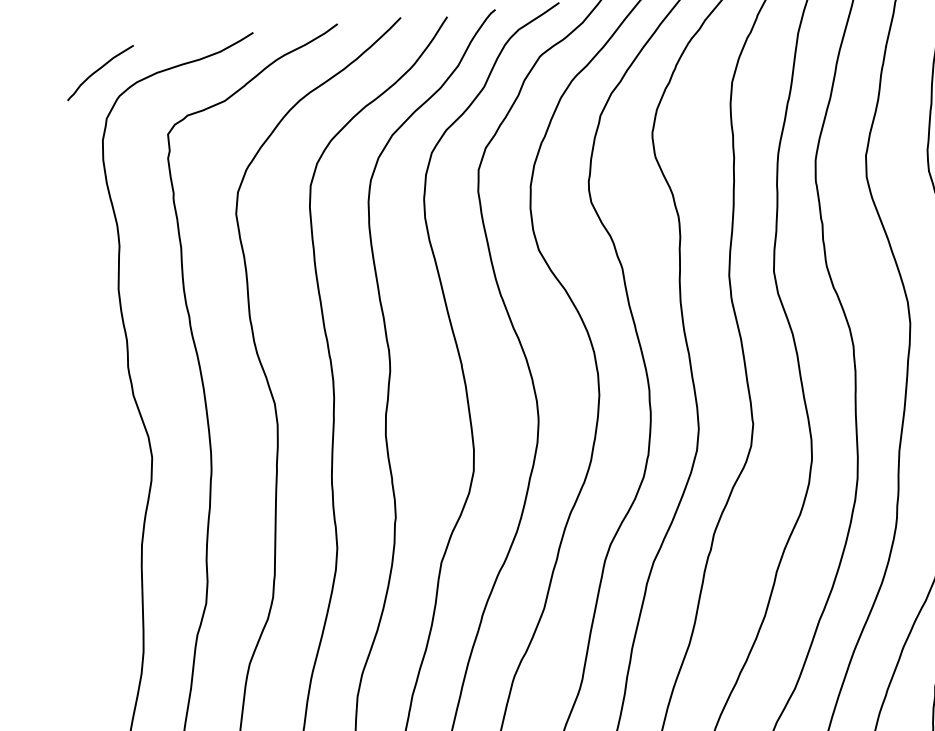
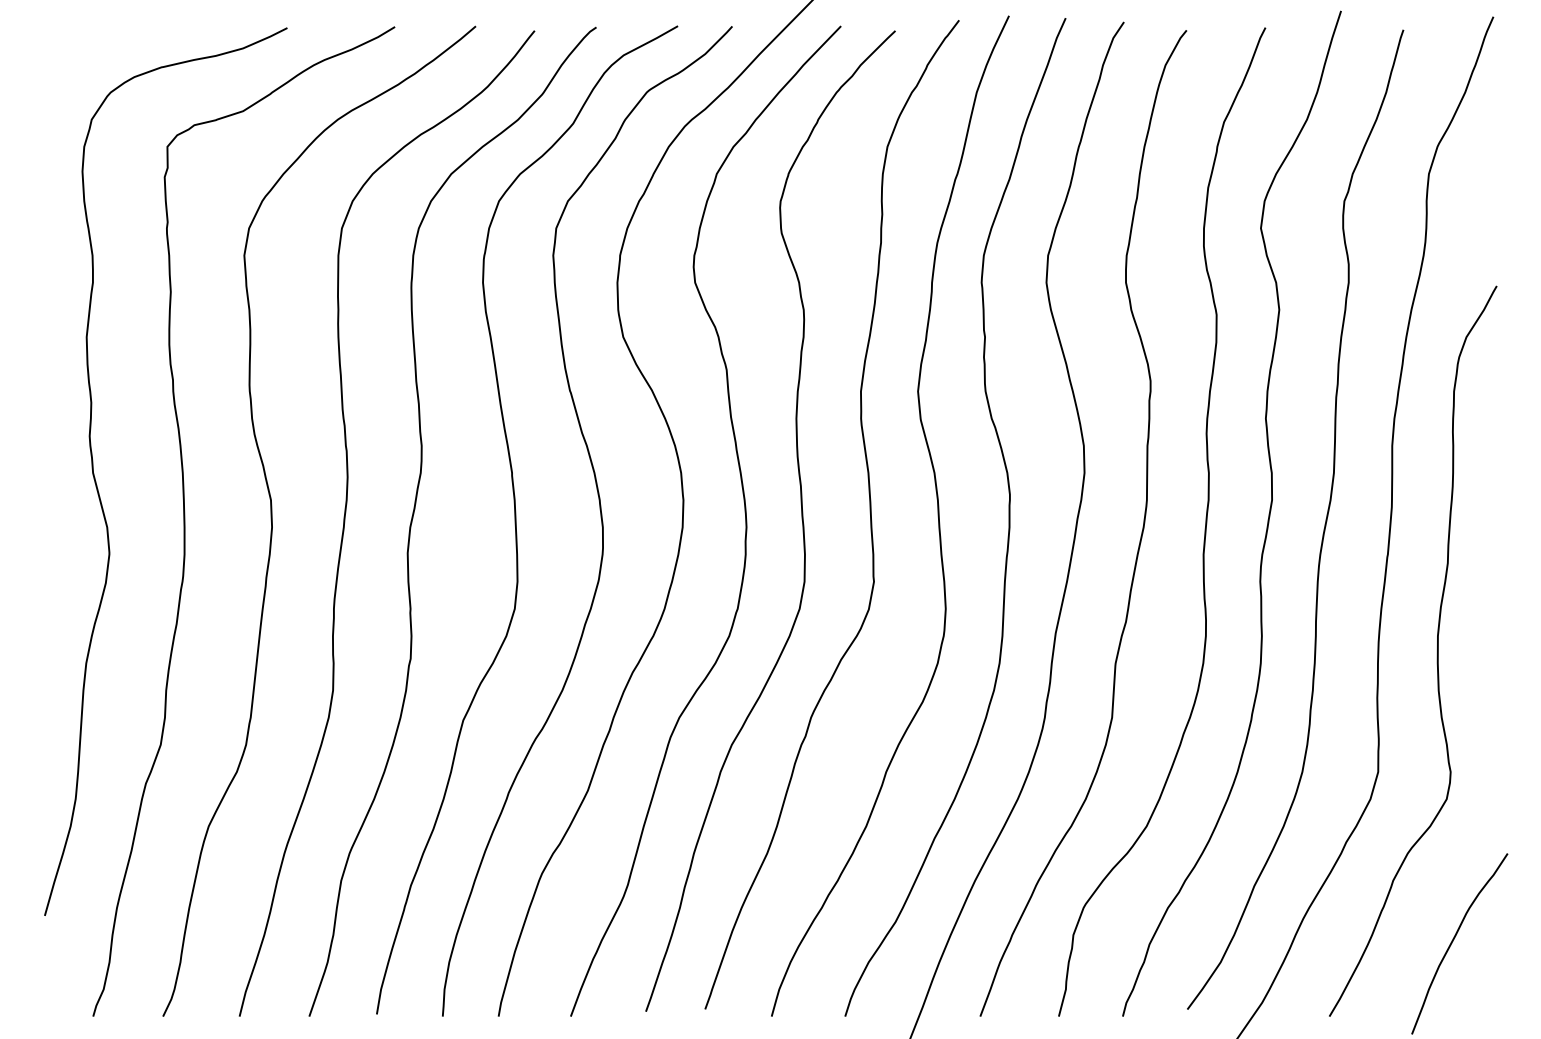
curve: (98, 70) -> (87, 57), removed

